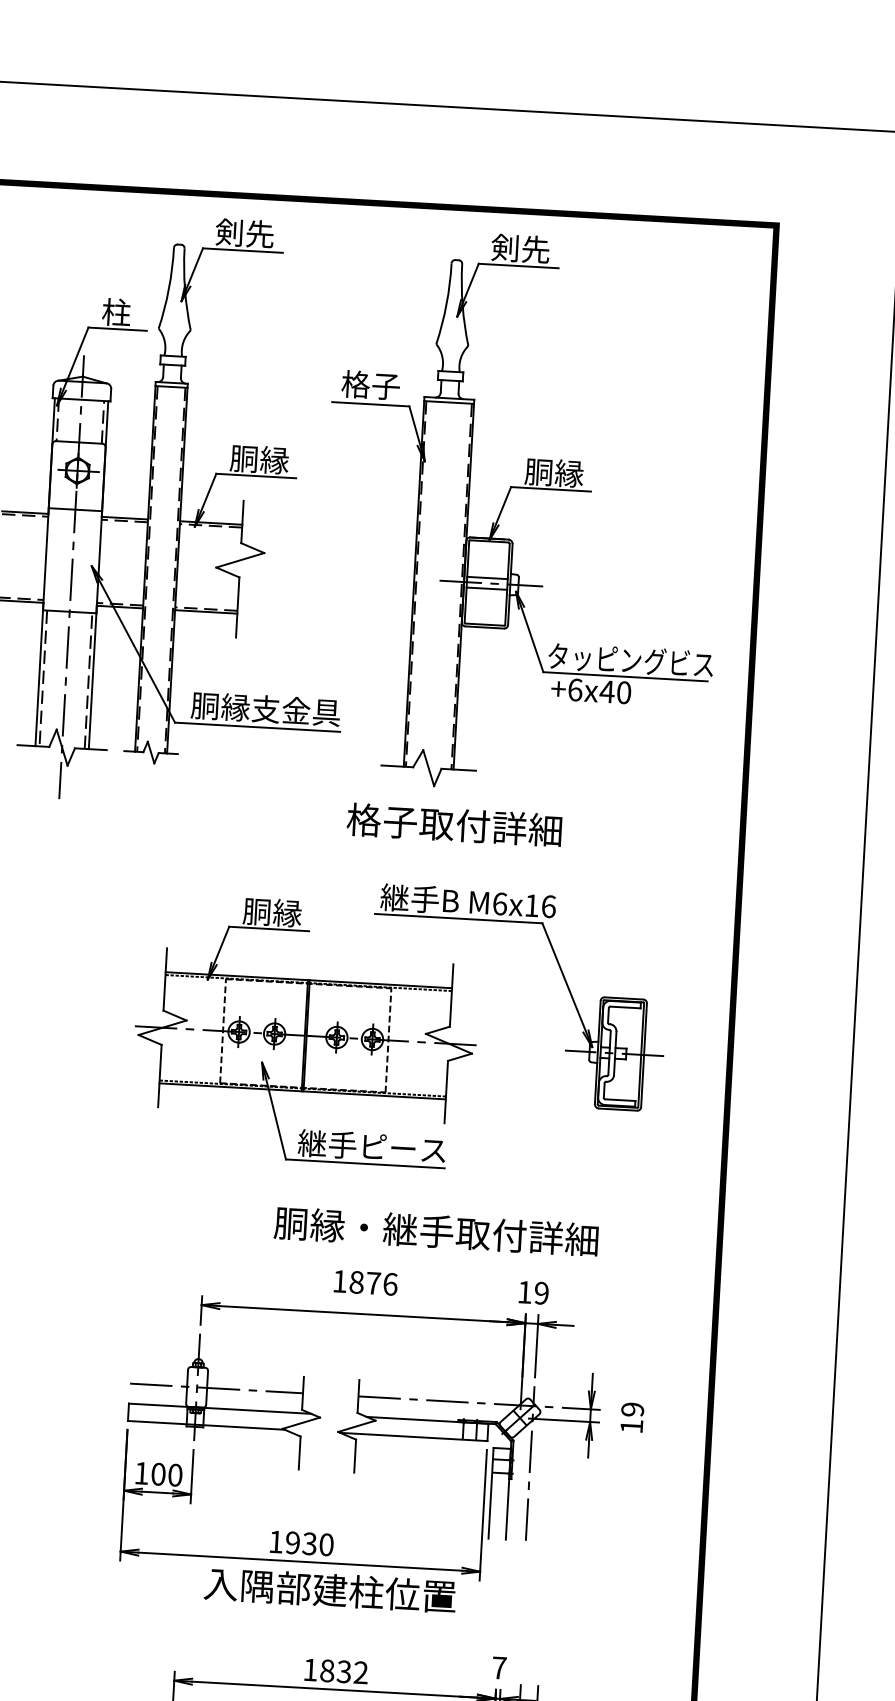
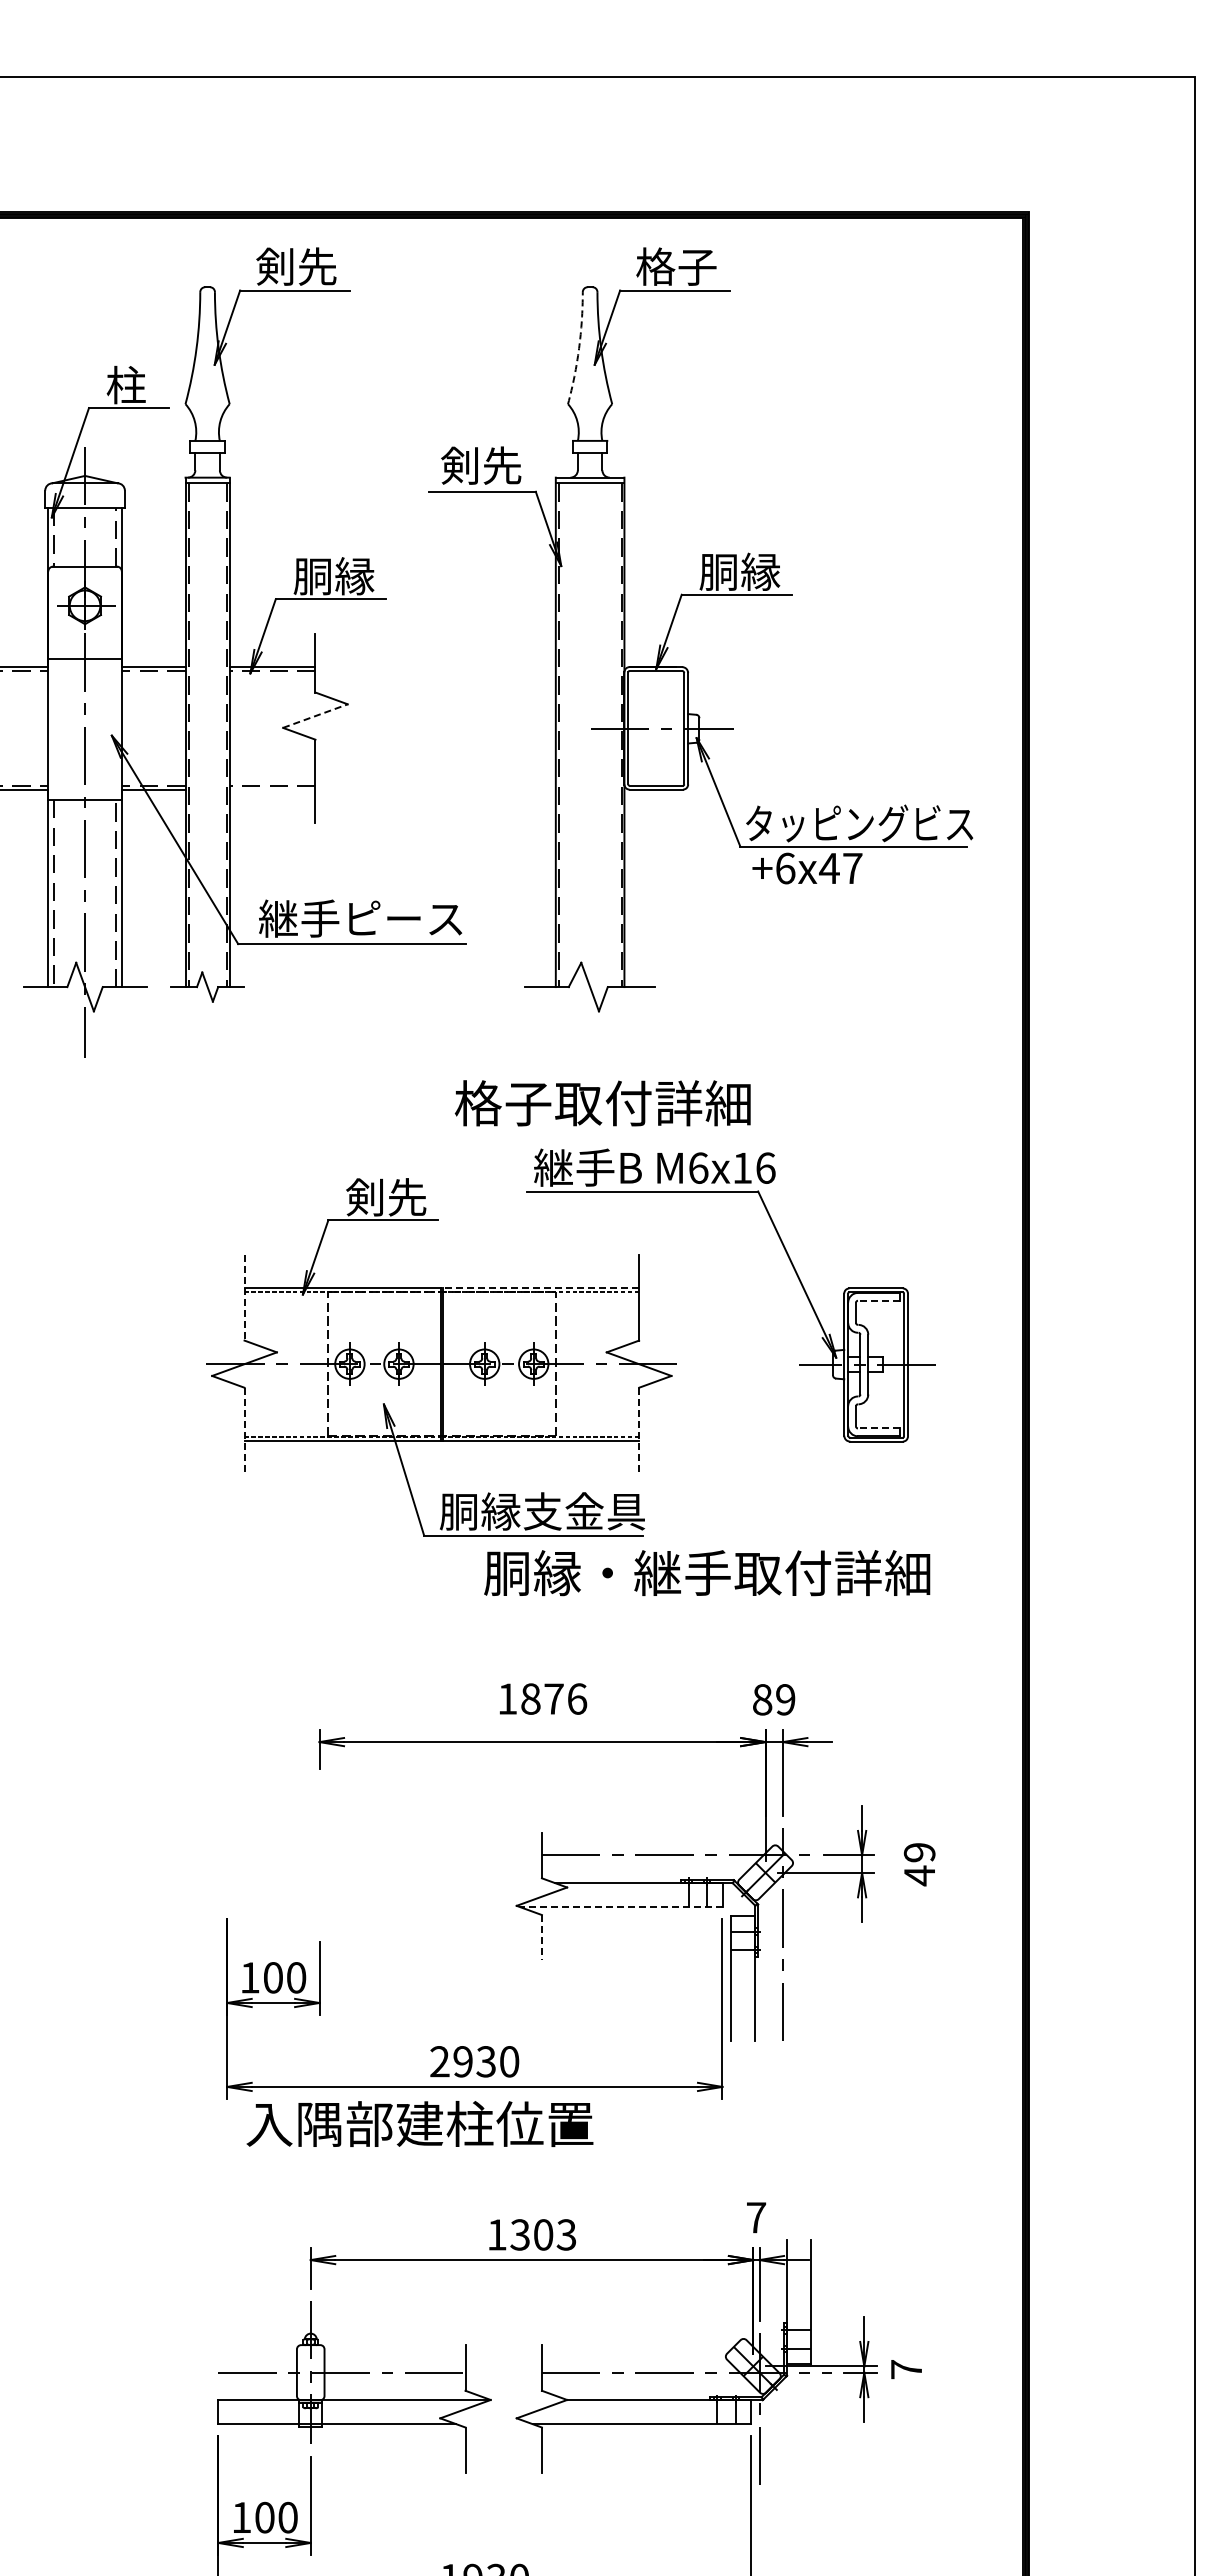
text: (520, 248) -> (676, 266), 剣先 -> 格子
arc: (446, 304) -> (579, 348), solid -> dashed
text: (371, 385) -> (481, 465), 格子 -> 剣先
line: (240, 559) -> (315, 715), solid -> dashed
line: (487, 578) -> (656, 721), removed
line: (487, 588) -> (656, 736), removed
line: (206, 611) -> (272, 789), removed
text: (623, 692) -> (852, 868), +6x40 -> +6x47
text: (265, 709) -> (361, 918), 胴縁支金具 -> 継手ピース
text: (454, 825) -> (602, 1103), moved
text: (272, 912) -> (386, 1197), 胴縁 -> 剣先
line: (165, 979) -> (244, 1297), solid -> dashed
line: (380, 984) -> (540, 1287), solid -> dashed
line: (625, 1007) -> (878, 1300), solid -> dashed
line: (159, 1075) -> (244, 1430), solid -> dashed
line: (446, 1091) -> (639, 1430), solid -> dashed
line: (620, 1100) -> (878, 1428), solid -> dashed
text: (372, 1146) -> (542, 1511), 継手ピース -> 胴縁支金具
text: (436, 1231) -> (707, 1573), moved
text: (524, 1292) -> (762, 1699), 19 -> 89
part: (224, 1408) -> (358, 1882), removed
text: (631, 1426) -> (919, 1875), 19 -> 49
line: (413, 1436) -> (620, 1906), solid -> dashed
line: (354, 1455) -> (541, 1937), solid -> dashed
text: (275, 1541) -> (439, 2061), 1930 -> 2930
text: (329, 1589) -> (419, 2123), moved
text: (344, 1671) -> (543, 2234), 1832 -> 1303

